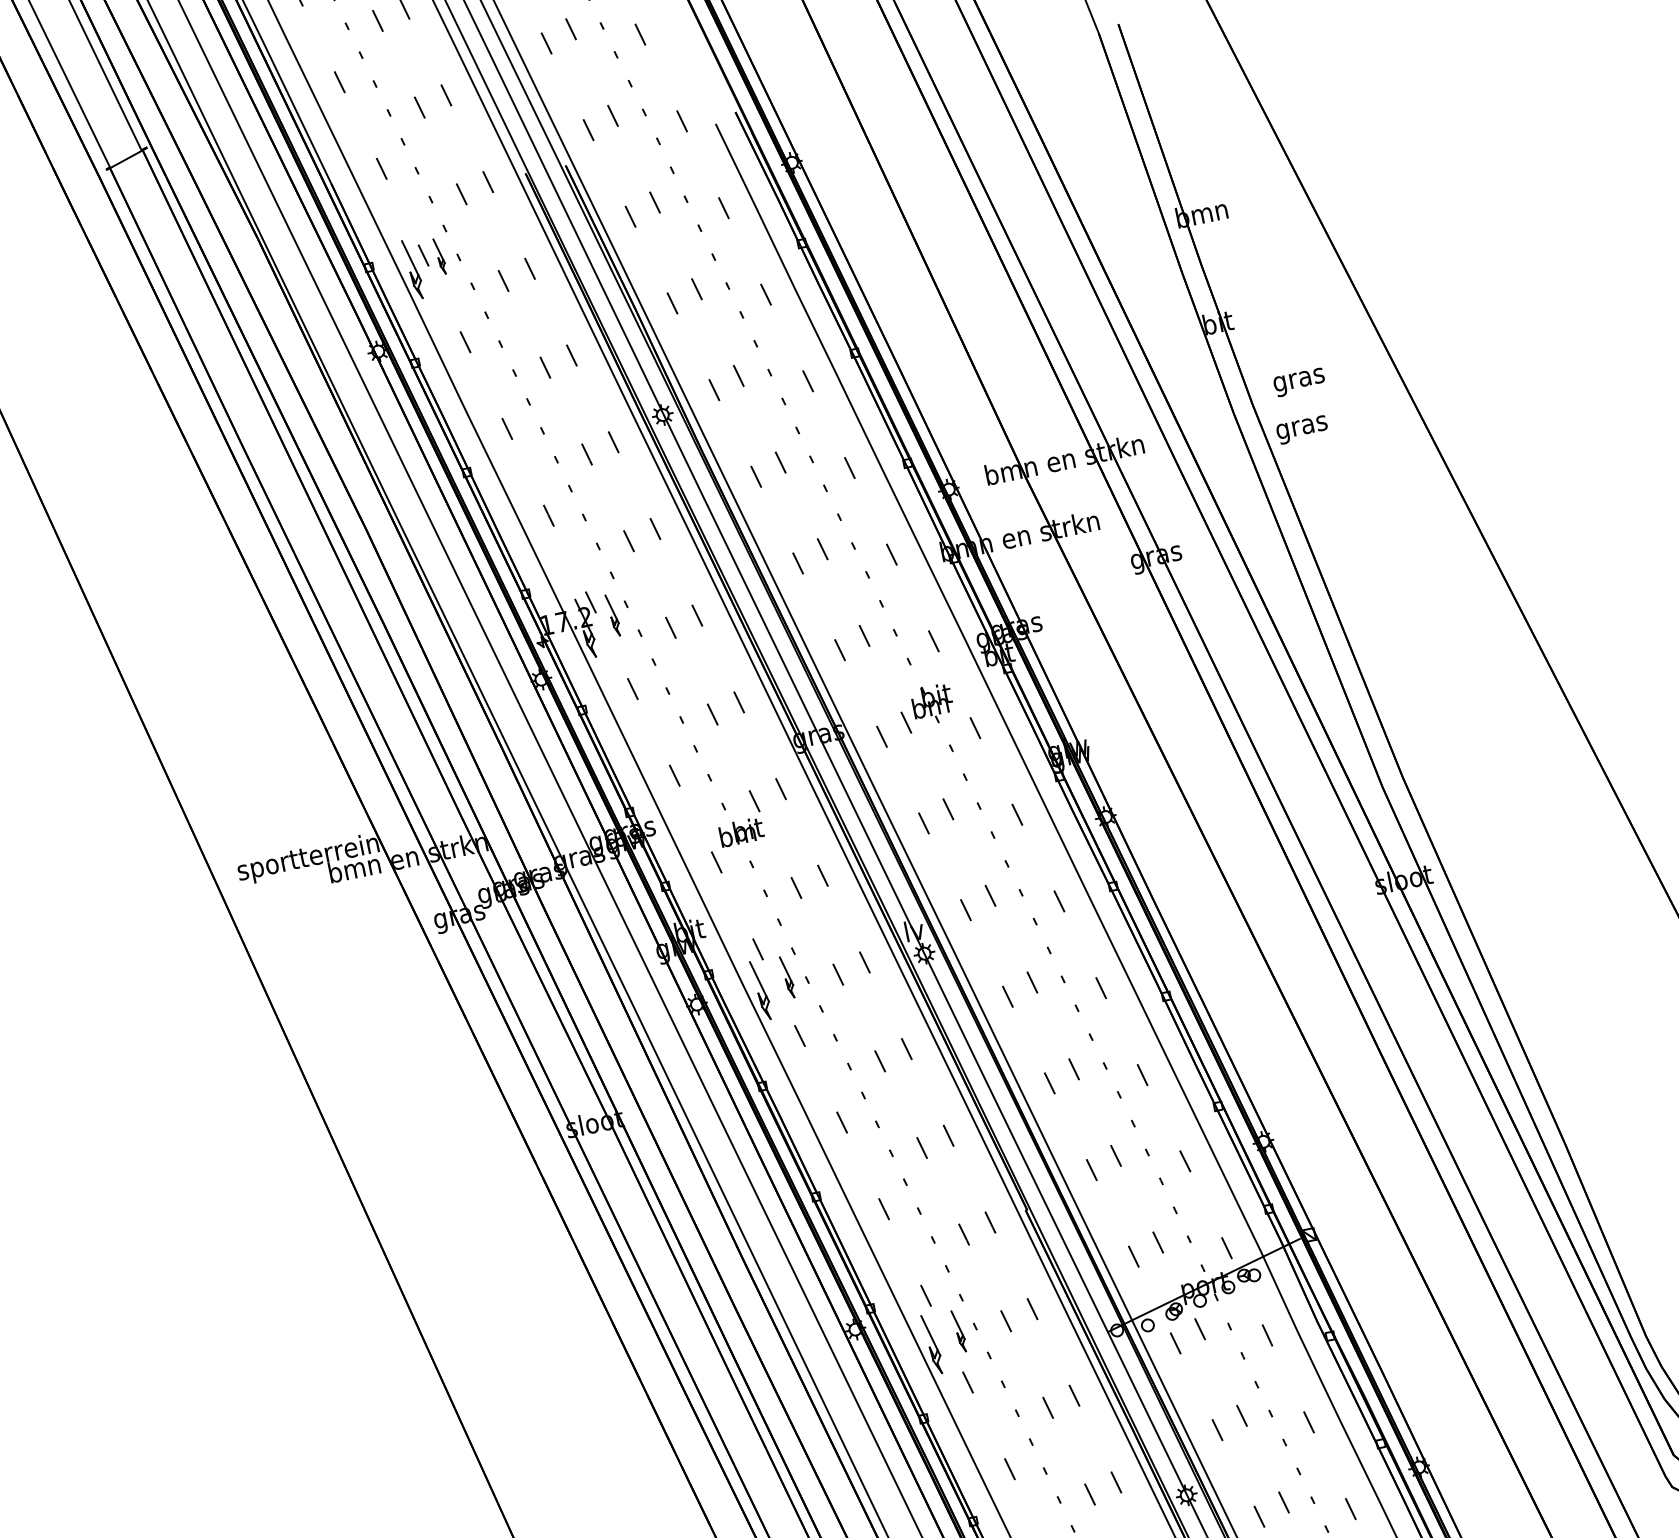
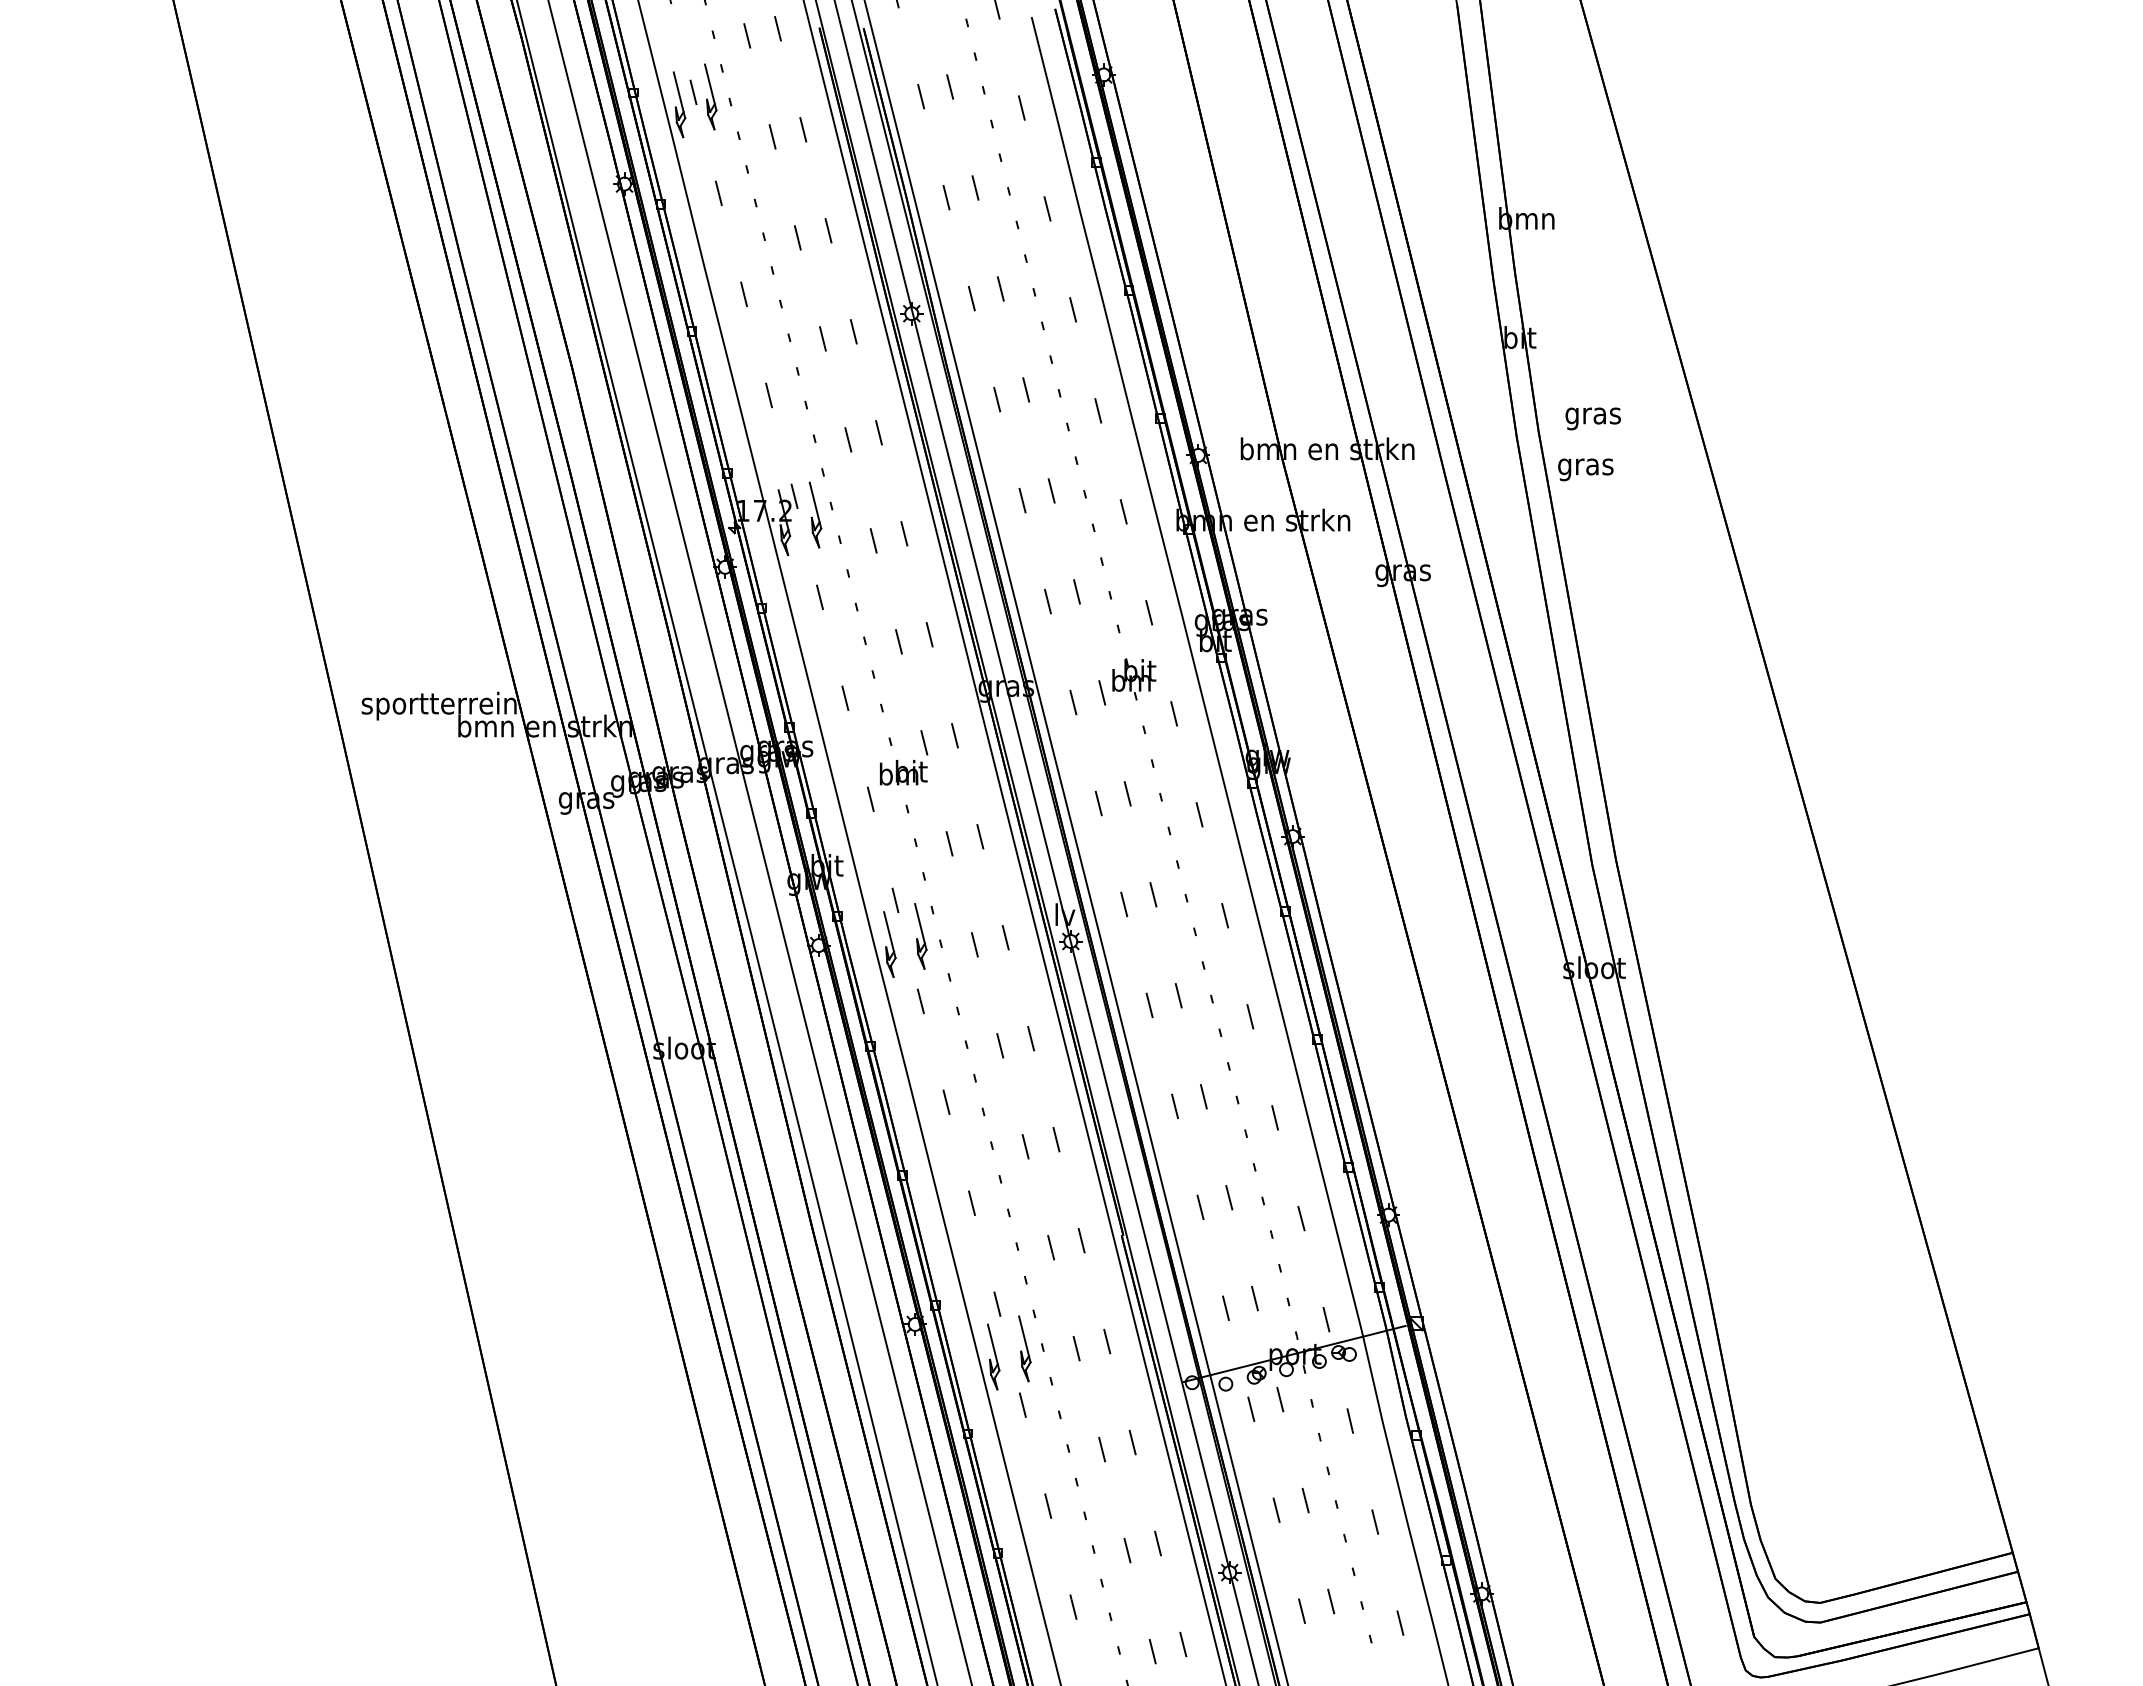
part: (439, 256) -> (710, 96), size x1.67
part: (613, 614) -> (815, 514), size x1.43
part: (787, 977) -> (920, 936), size x1.43
part: (958, 1330) -> (1024, 1348), size x1.43

